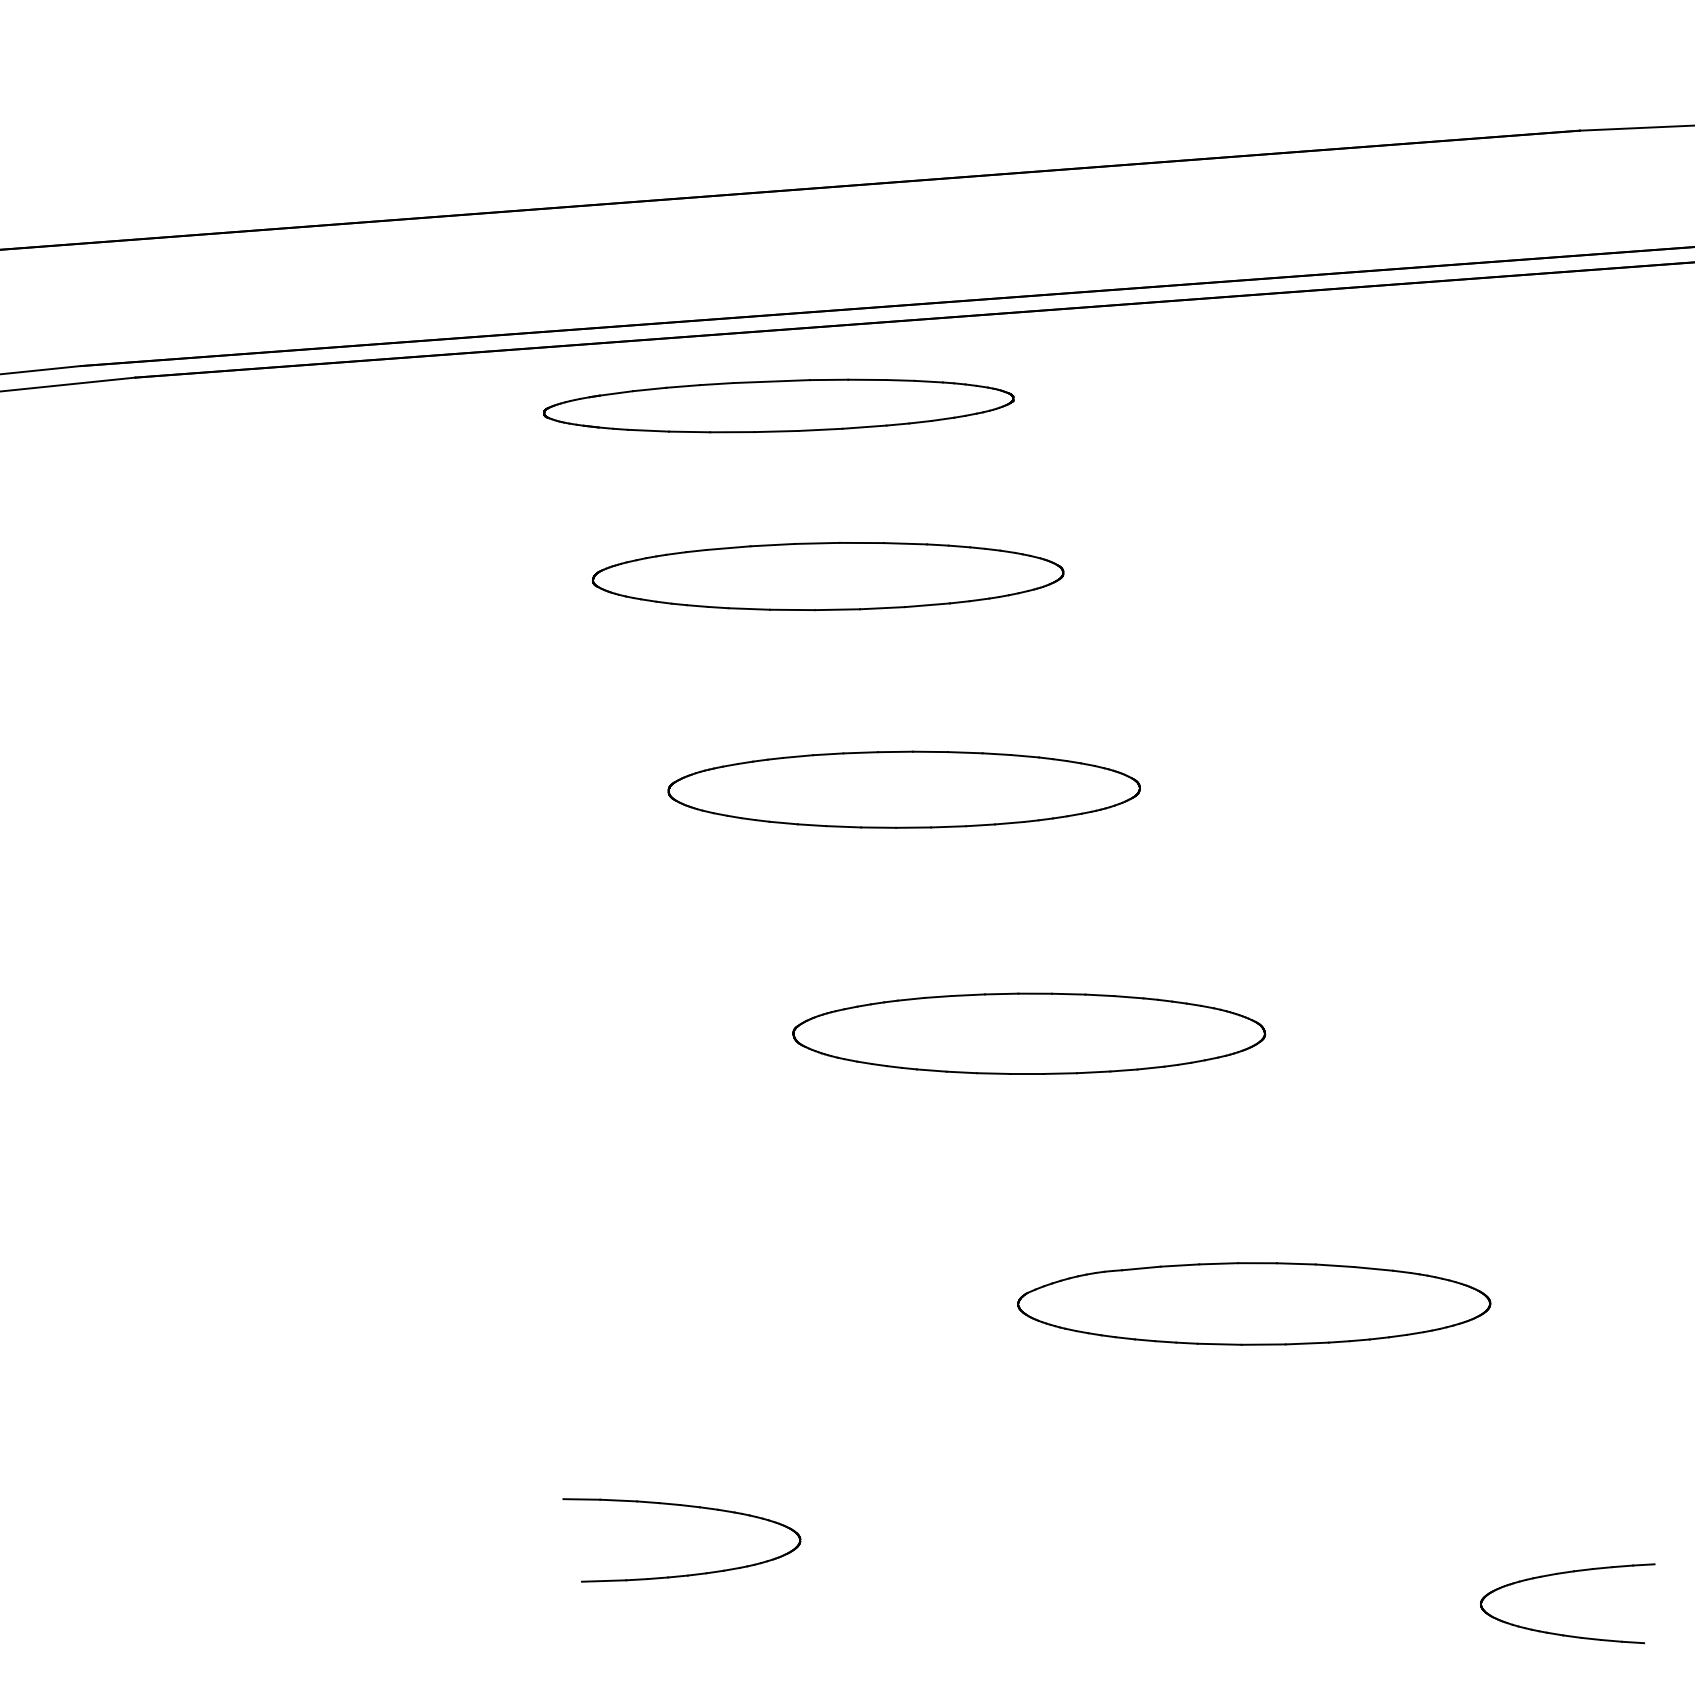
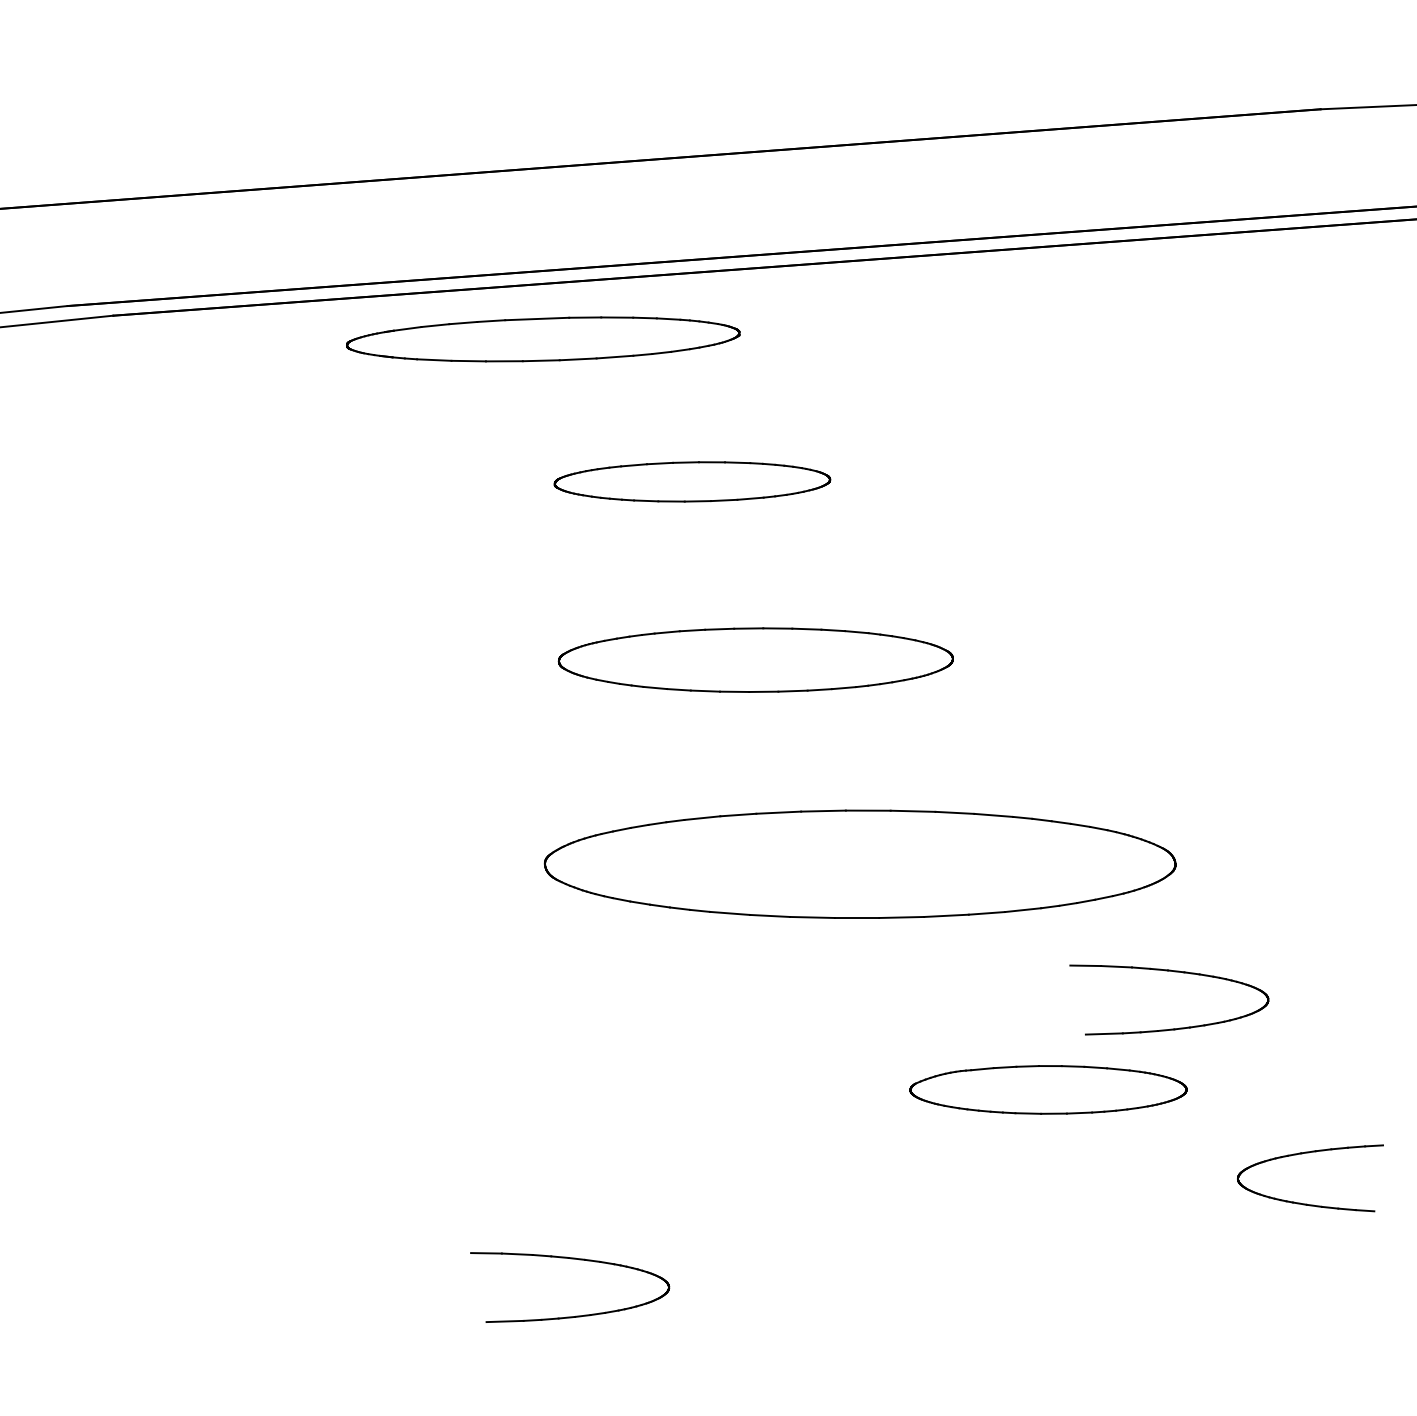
part: (778, 405) -> (543, 338), moved
part: (828, 576) -> (692, 481), size x0.7
part: (1029, 1033) -> (860, 863), size x1.6
part: (1398, 1162) -> (1169, 971), added
part: (1254, 1303) -> (1048, 1089), size x0.7
part: (1561, 1574) -> (1305, 1153), moved

